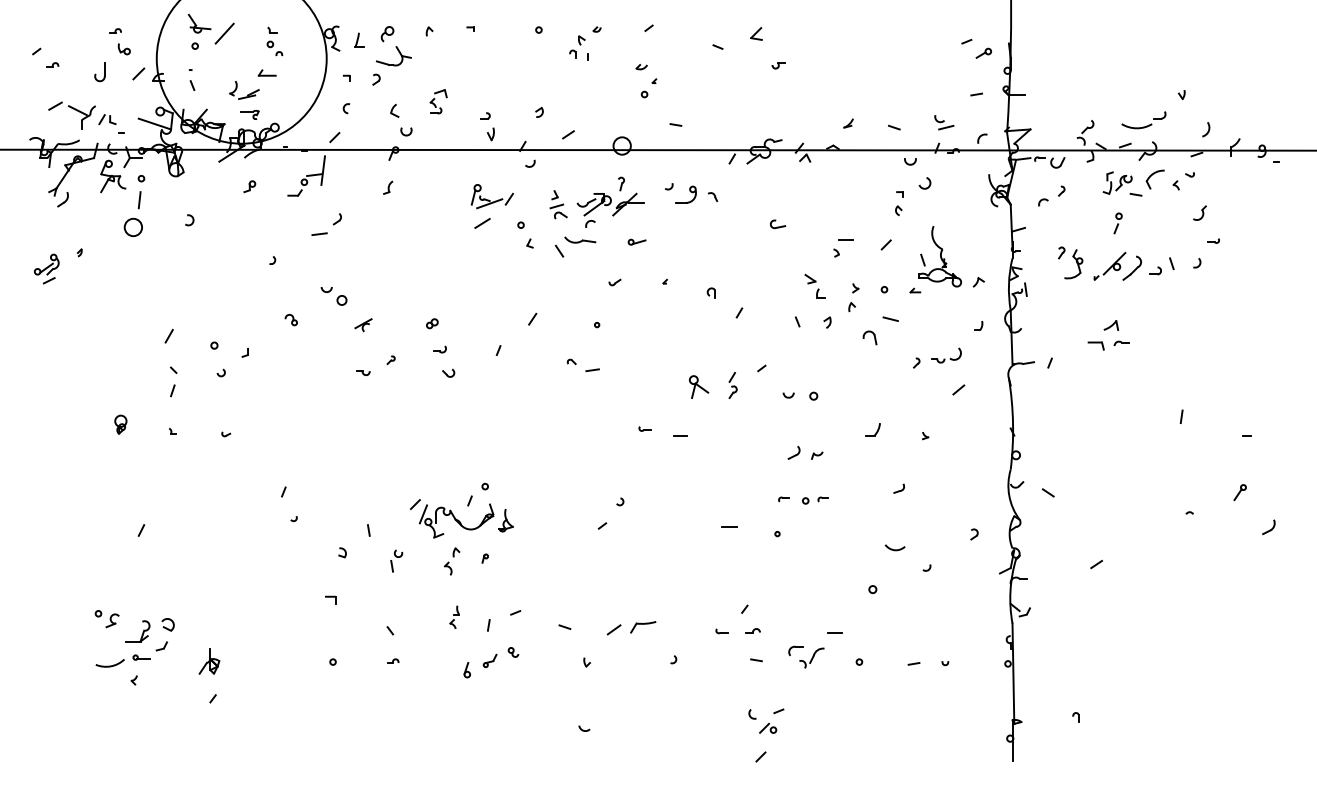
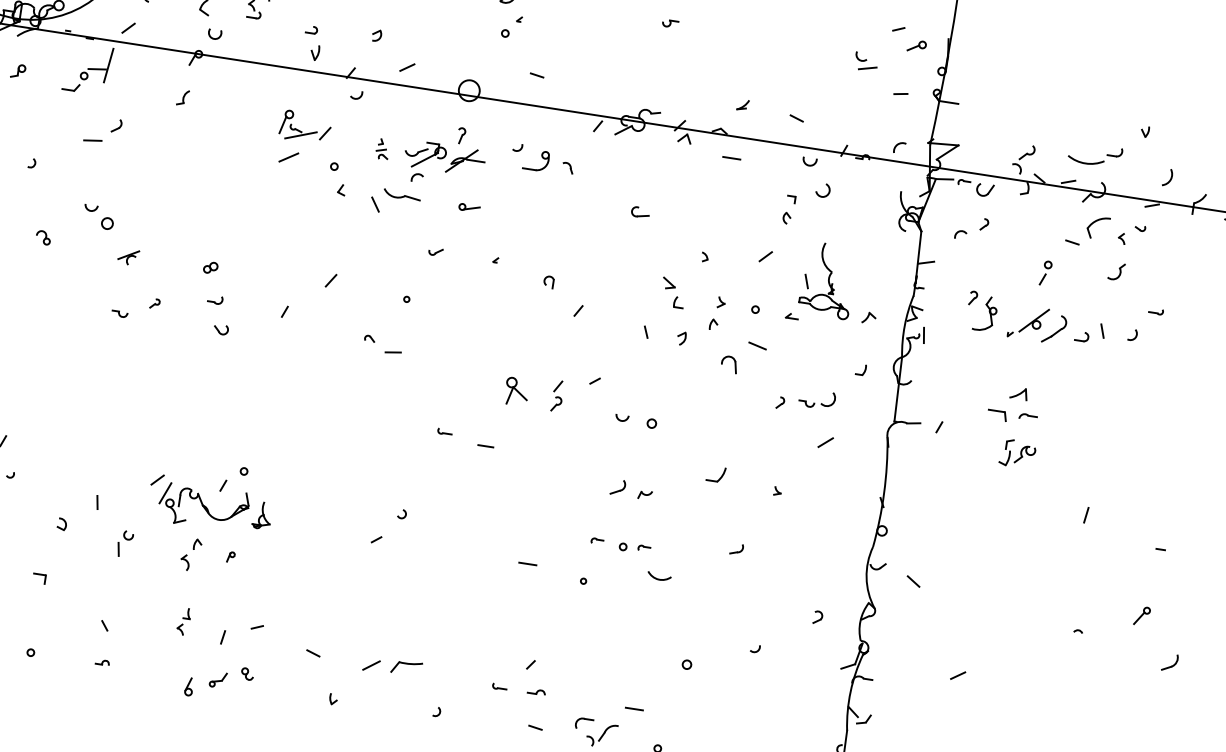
part: (944, 122) -> (866, 61), moved
part: (1117, 182) -> (1017, 453), moved
part: (558, 204) -> (382, 148), size x0.6
part: (1199, 212) -> (1116, 270), moved
line: (845, 239) -> (731, 157), moved
arc: (894, 549) -> (658, 578), moved

